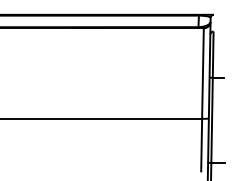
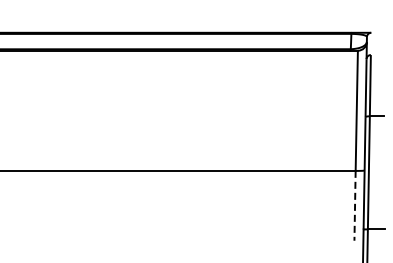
line: (202, 144) -> (355, 205), solid -> dashed

